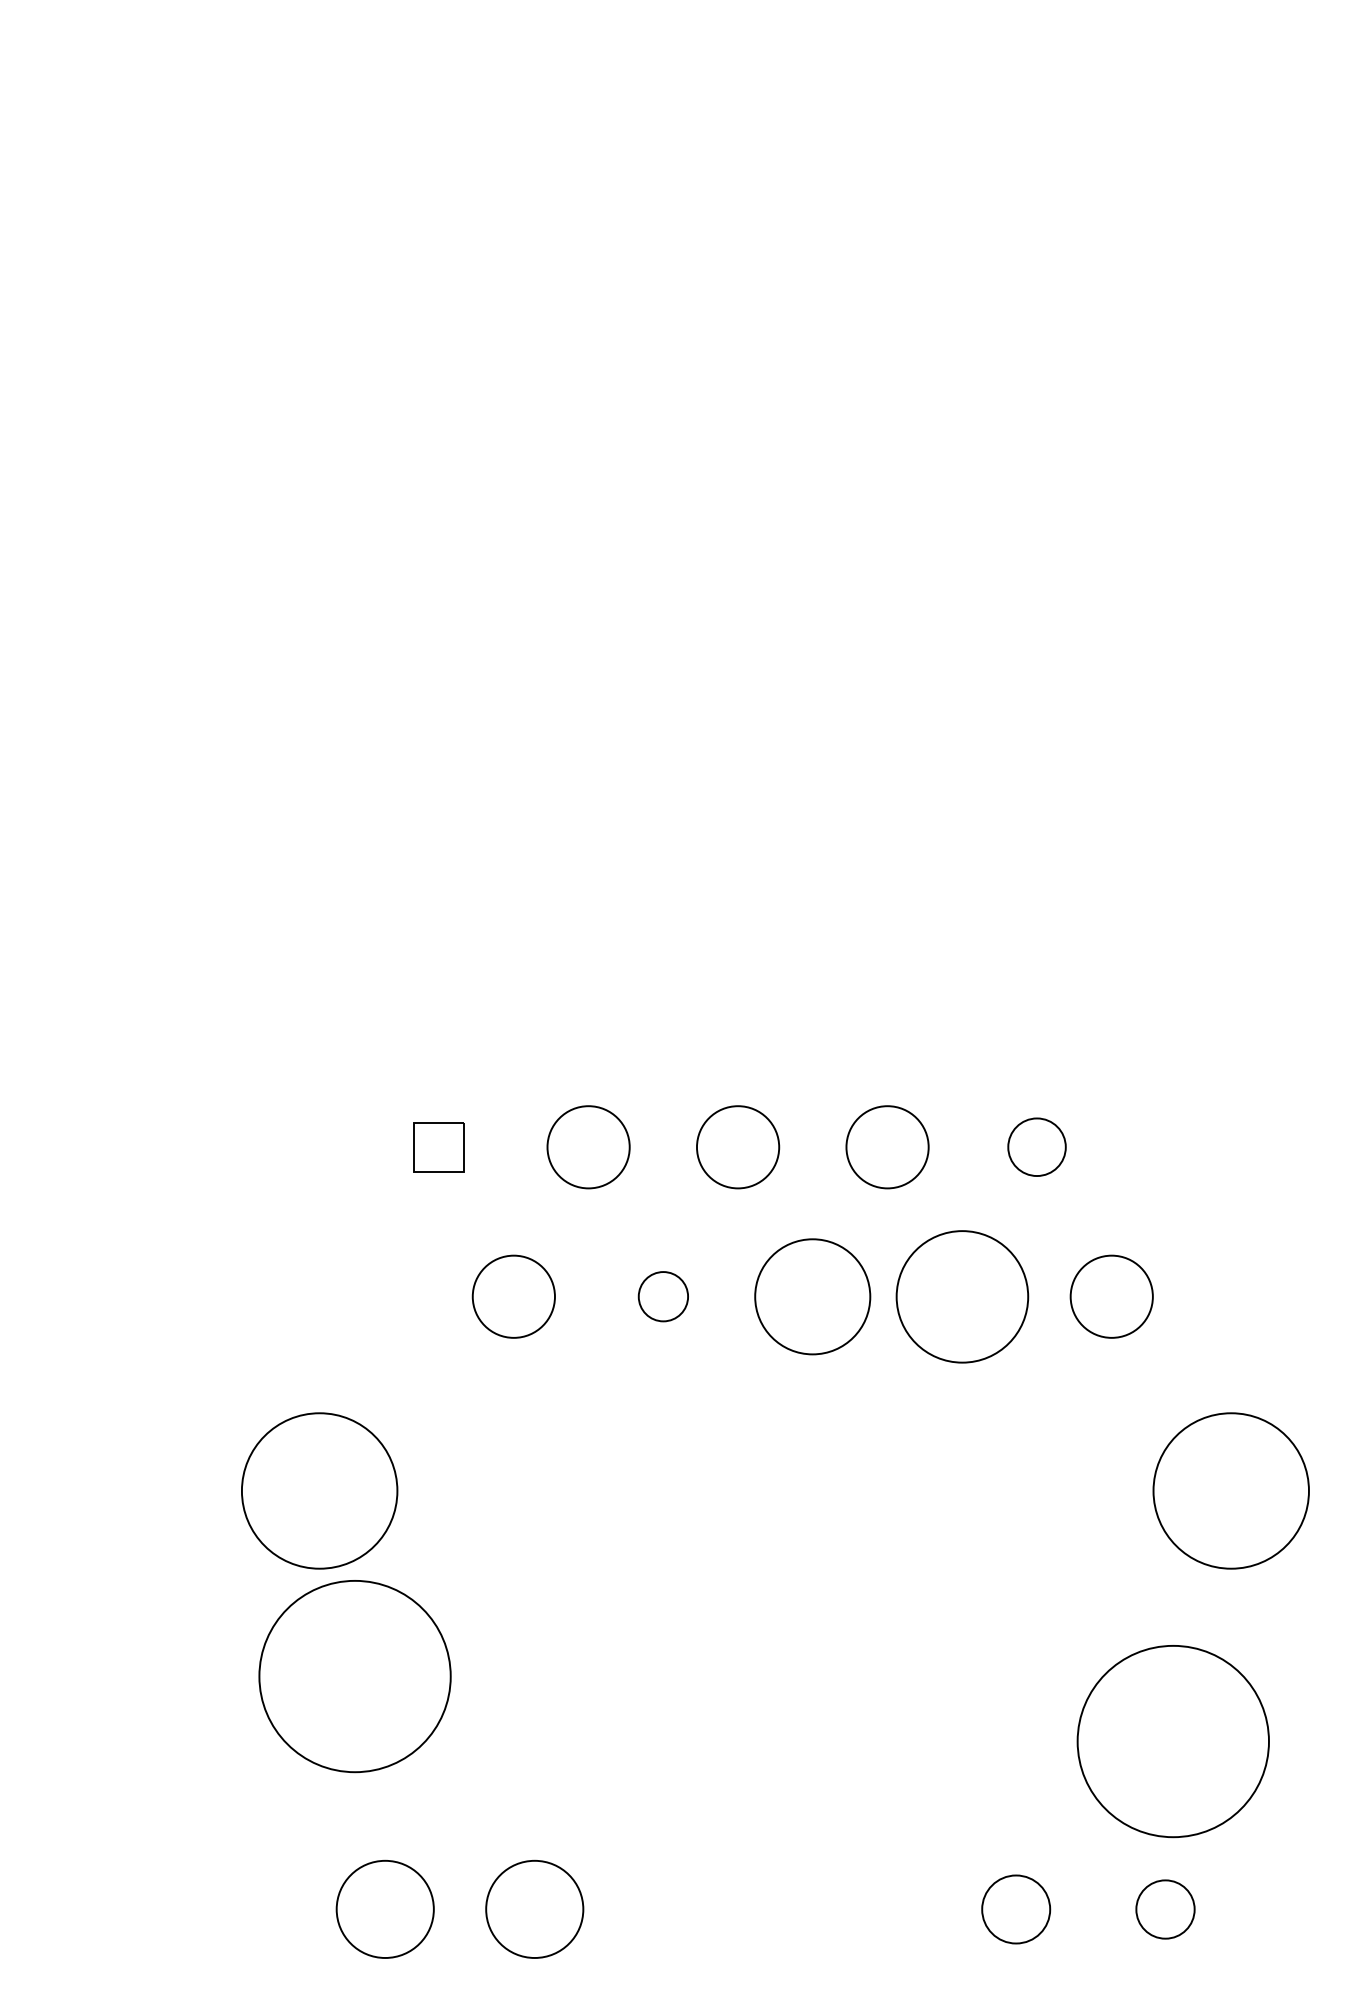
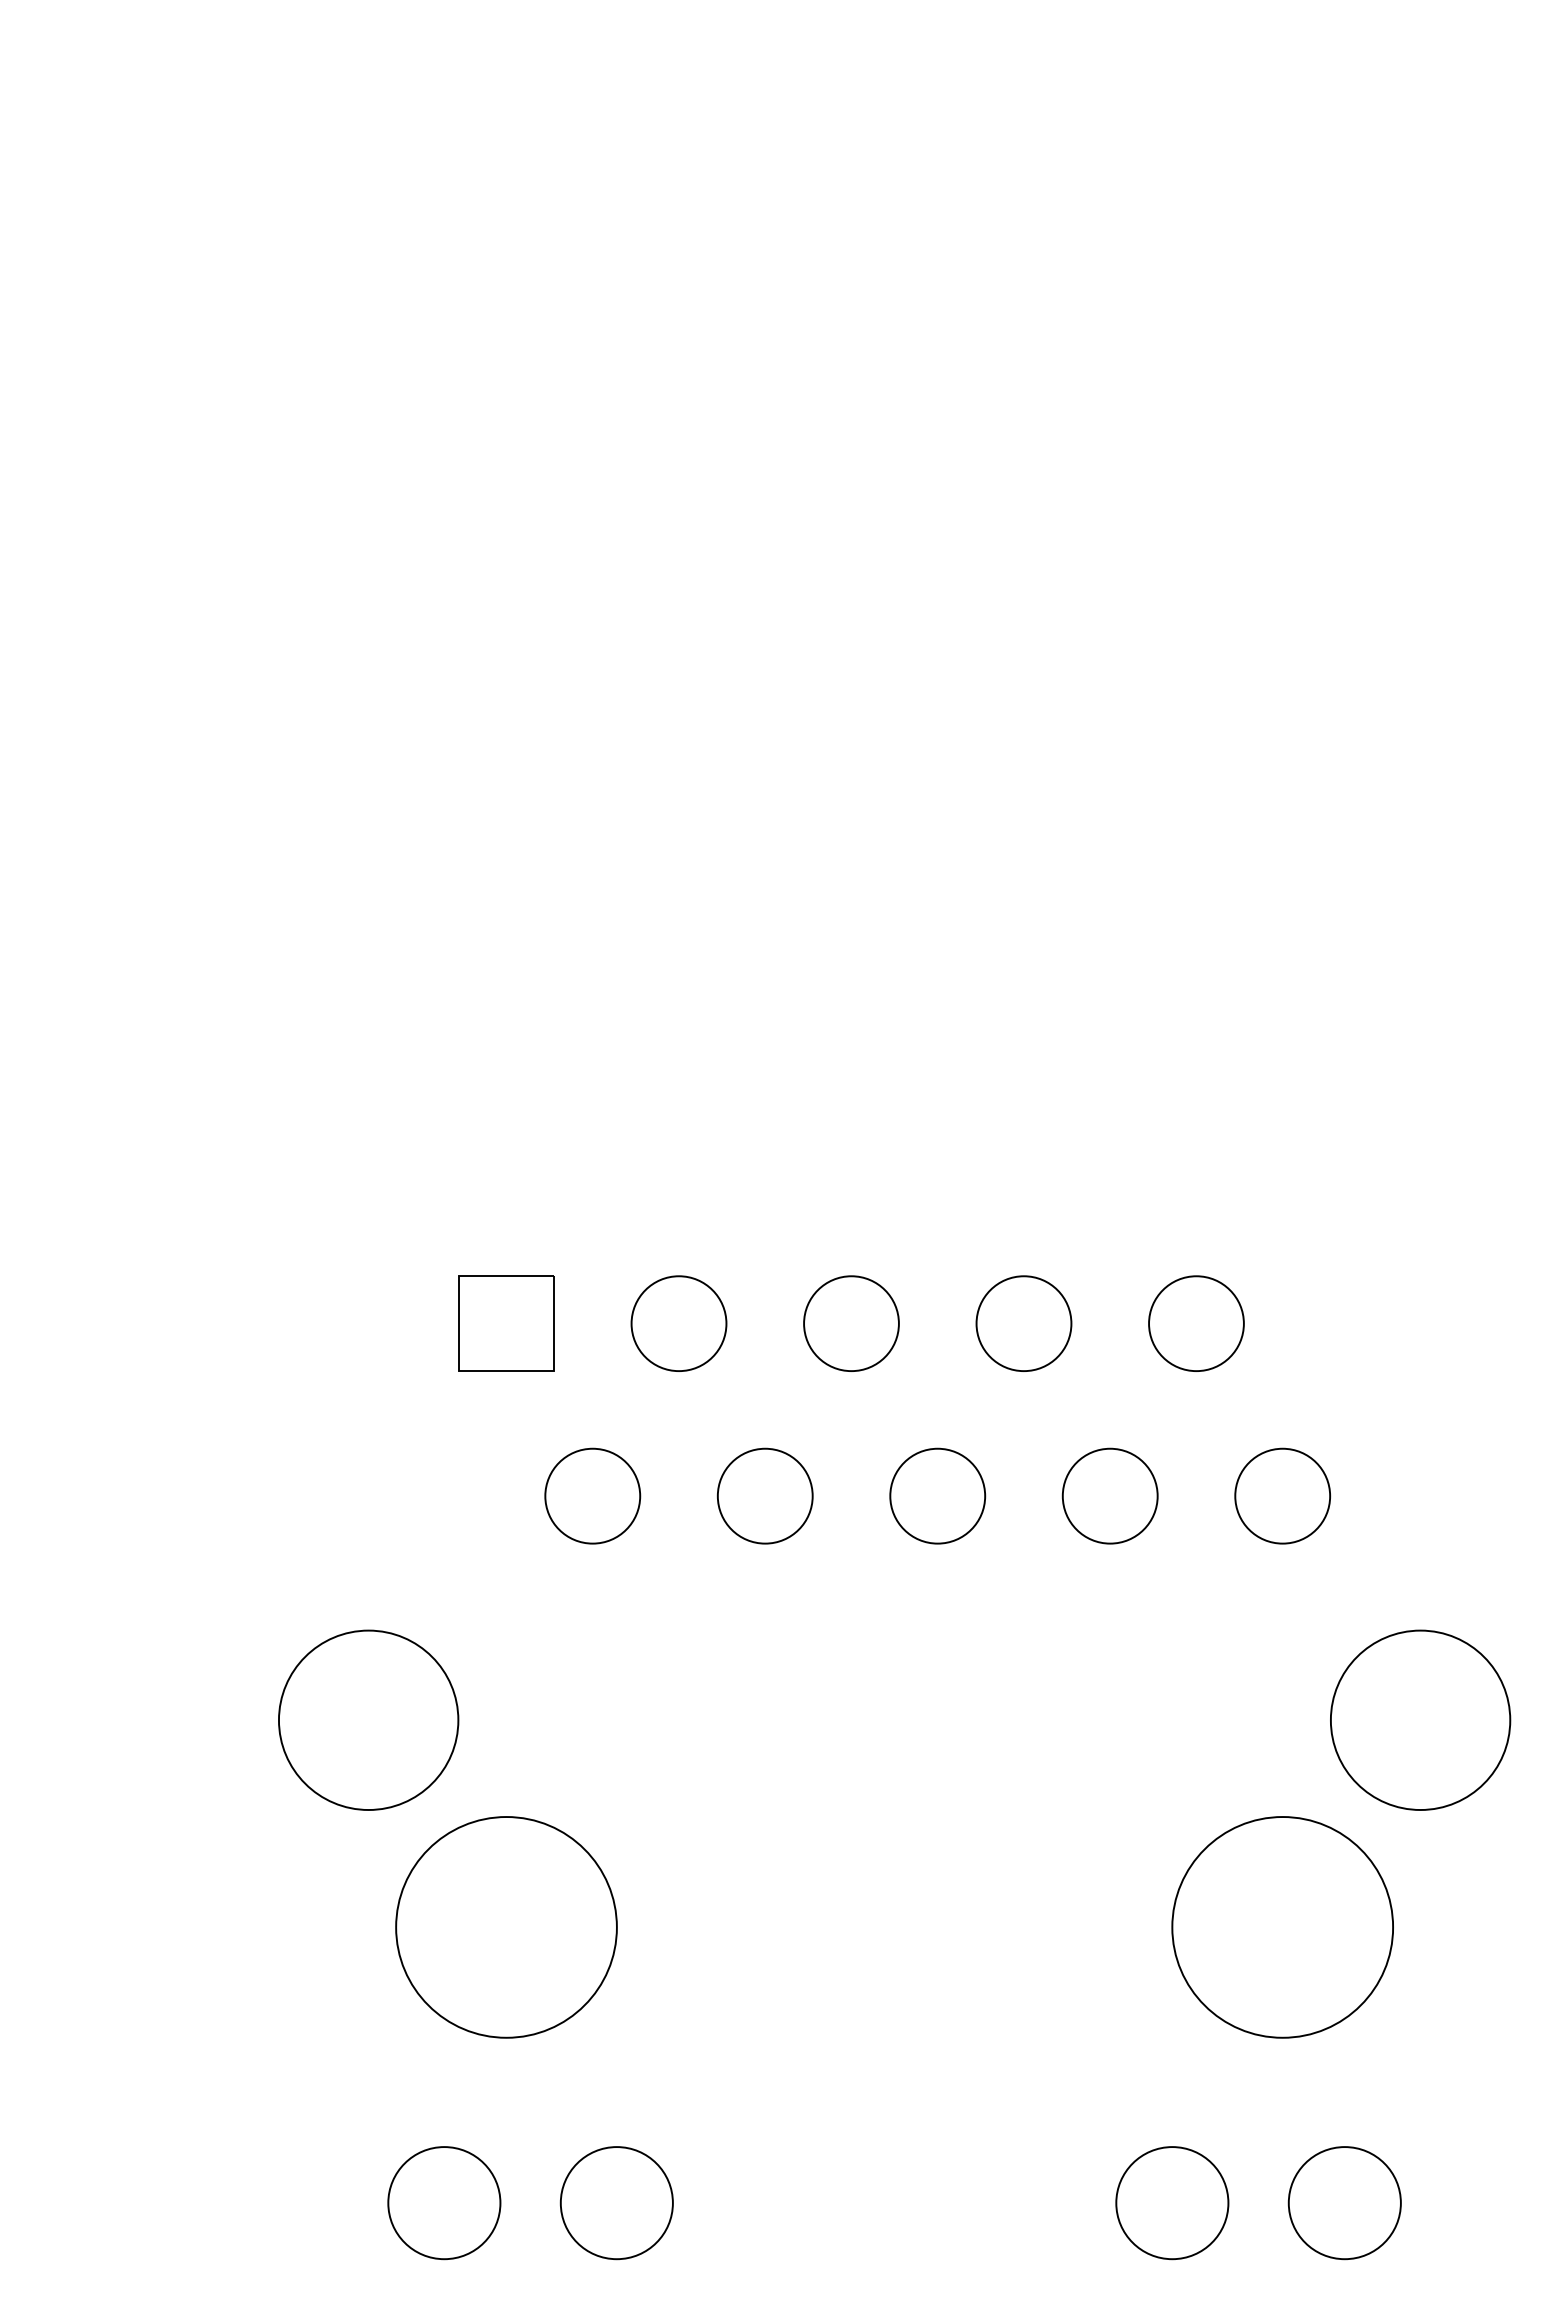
part: (439, 1147) -> (506, 1323), size x1.67
part: (1037, 1147) -> (1196, 1323), size x1.43
part: (663, 1296) -> (765, 1495), size x1.67
part: (812, 1296) -> (937, 1495), size x0.71
part: (961, 1296) -> (1109, 1495), size x0.62
part: (355, 1676) -> (506, 1927), moved
part: (1173, 1741) -> (1282, 1927), moved
part: (1016, 1909) -> (1172, 2203), size x1.43
part: (1165, 1909) -> (1344, 2203), size x1.67

